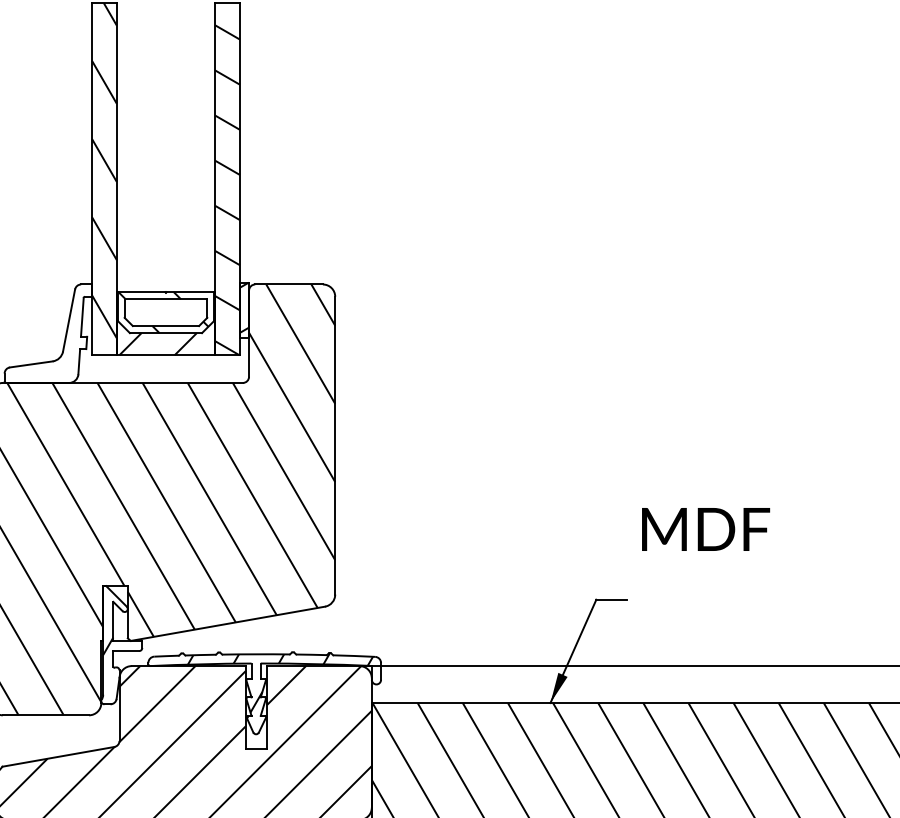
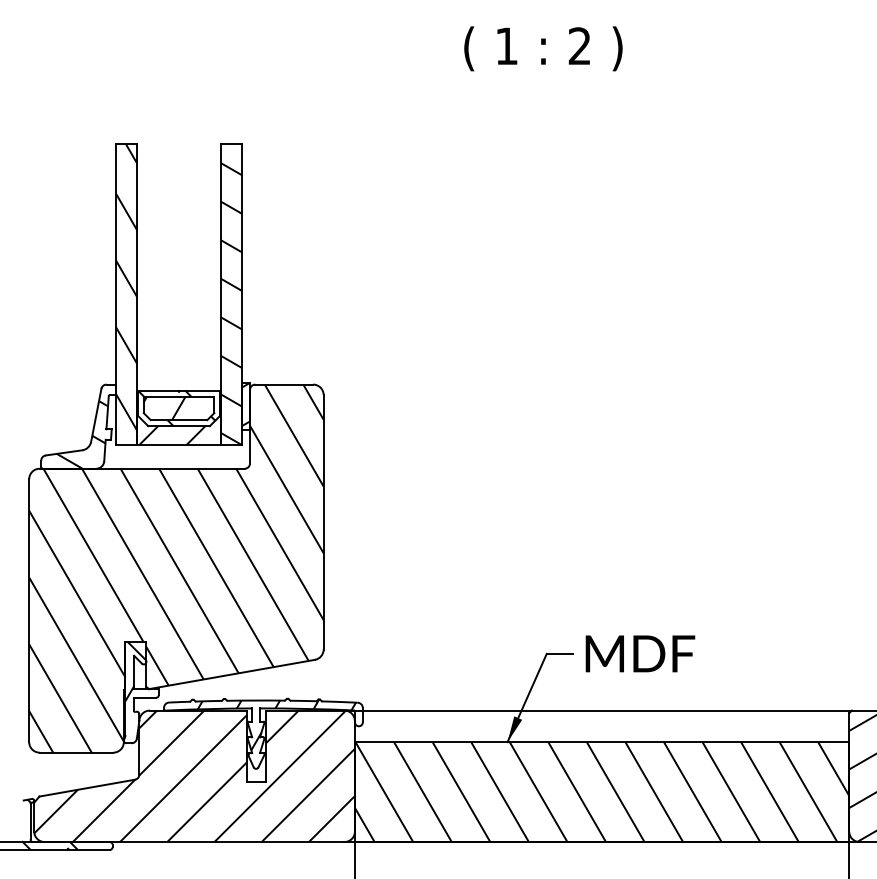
hatch: (148, 312) -> (164, 408), added
hatch: (52, 342) -> (82, 434), added
text: (706, 529) -> (640, 653), moved

